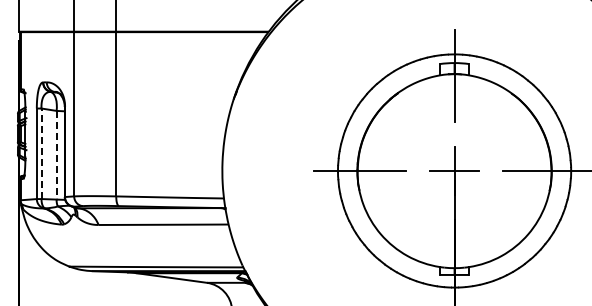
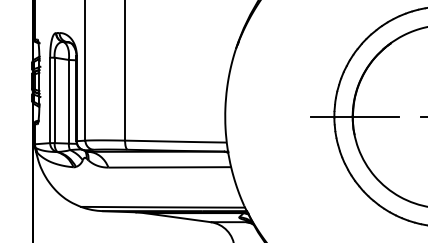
line: (41, 153) -> (54, 100), dashed -> solid
line: (56, 155) -> (68, 102), dashed -> solid

